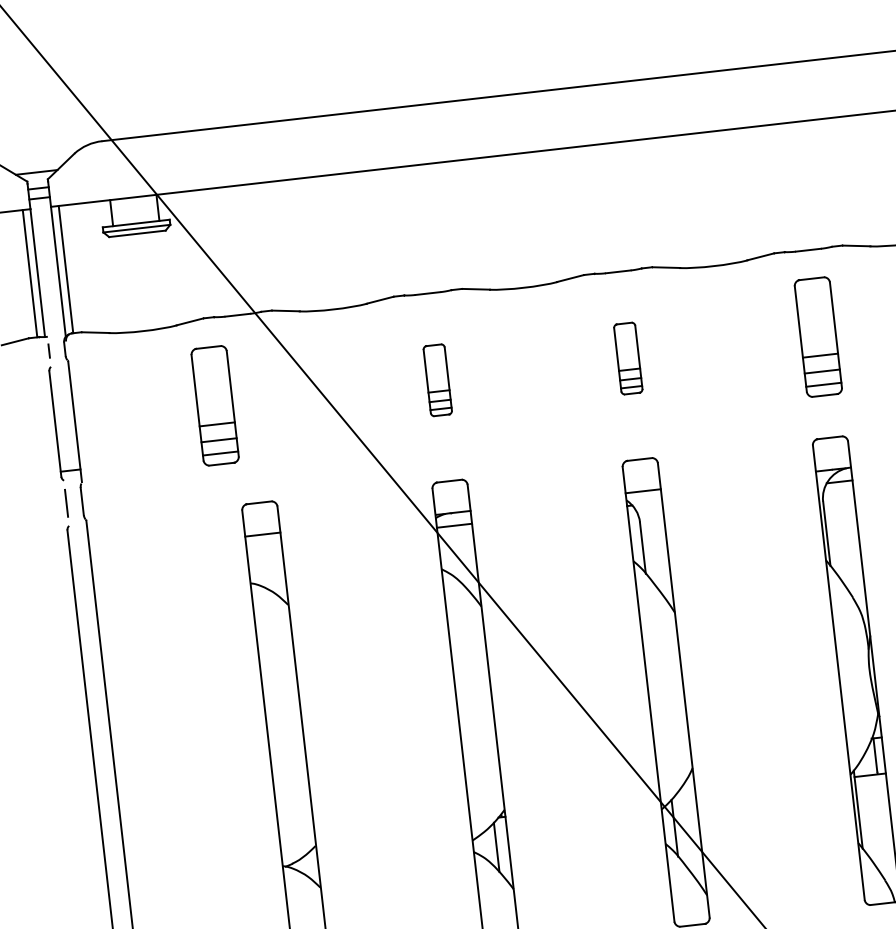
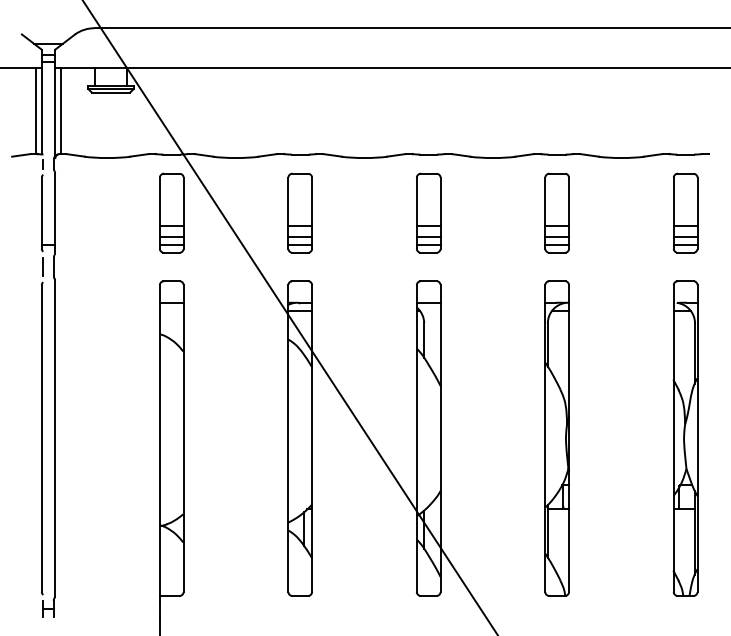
part: (627, 357) -> (428, 212), size x1.67
part: (436, 379) -> (299, 212), size x1.67
part: (214, 404) -> (171, 212), moved

